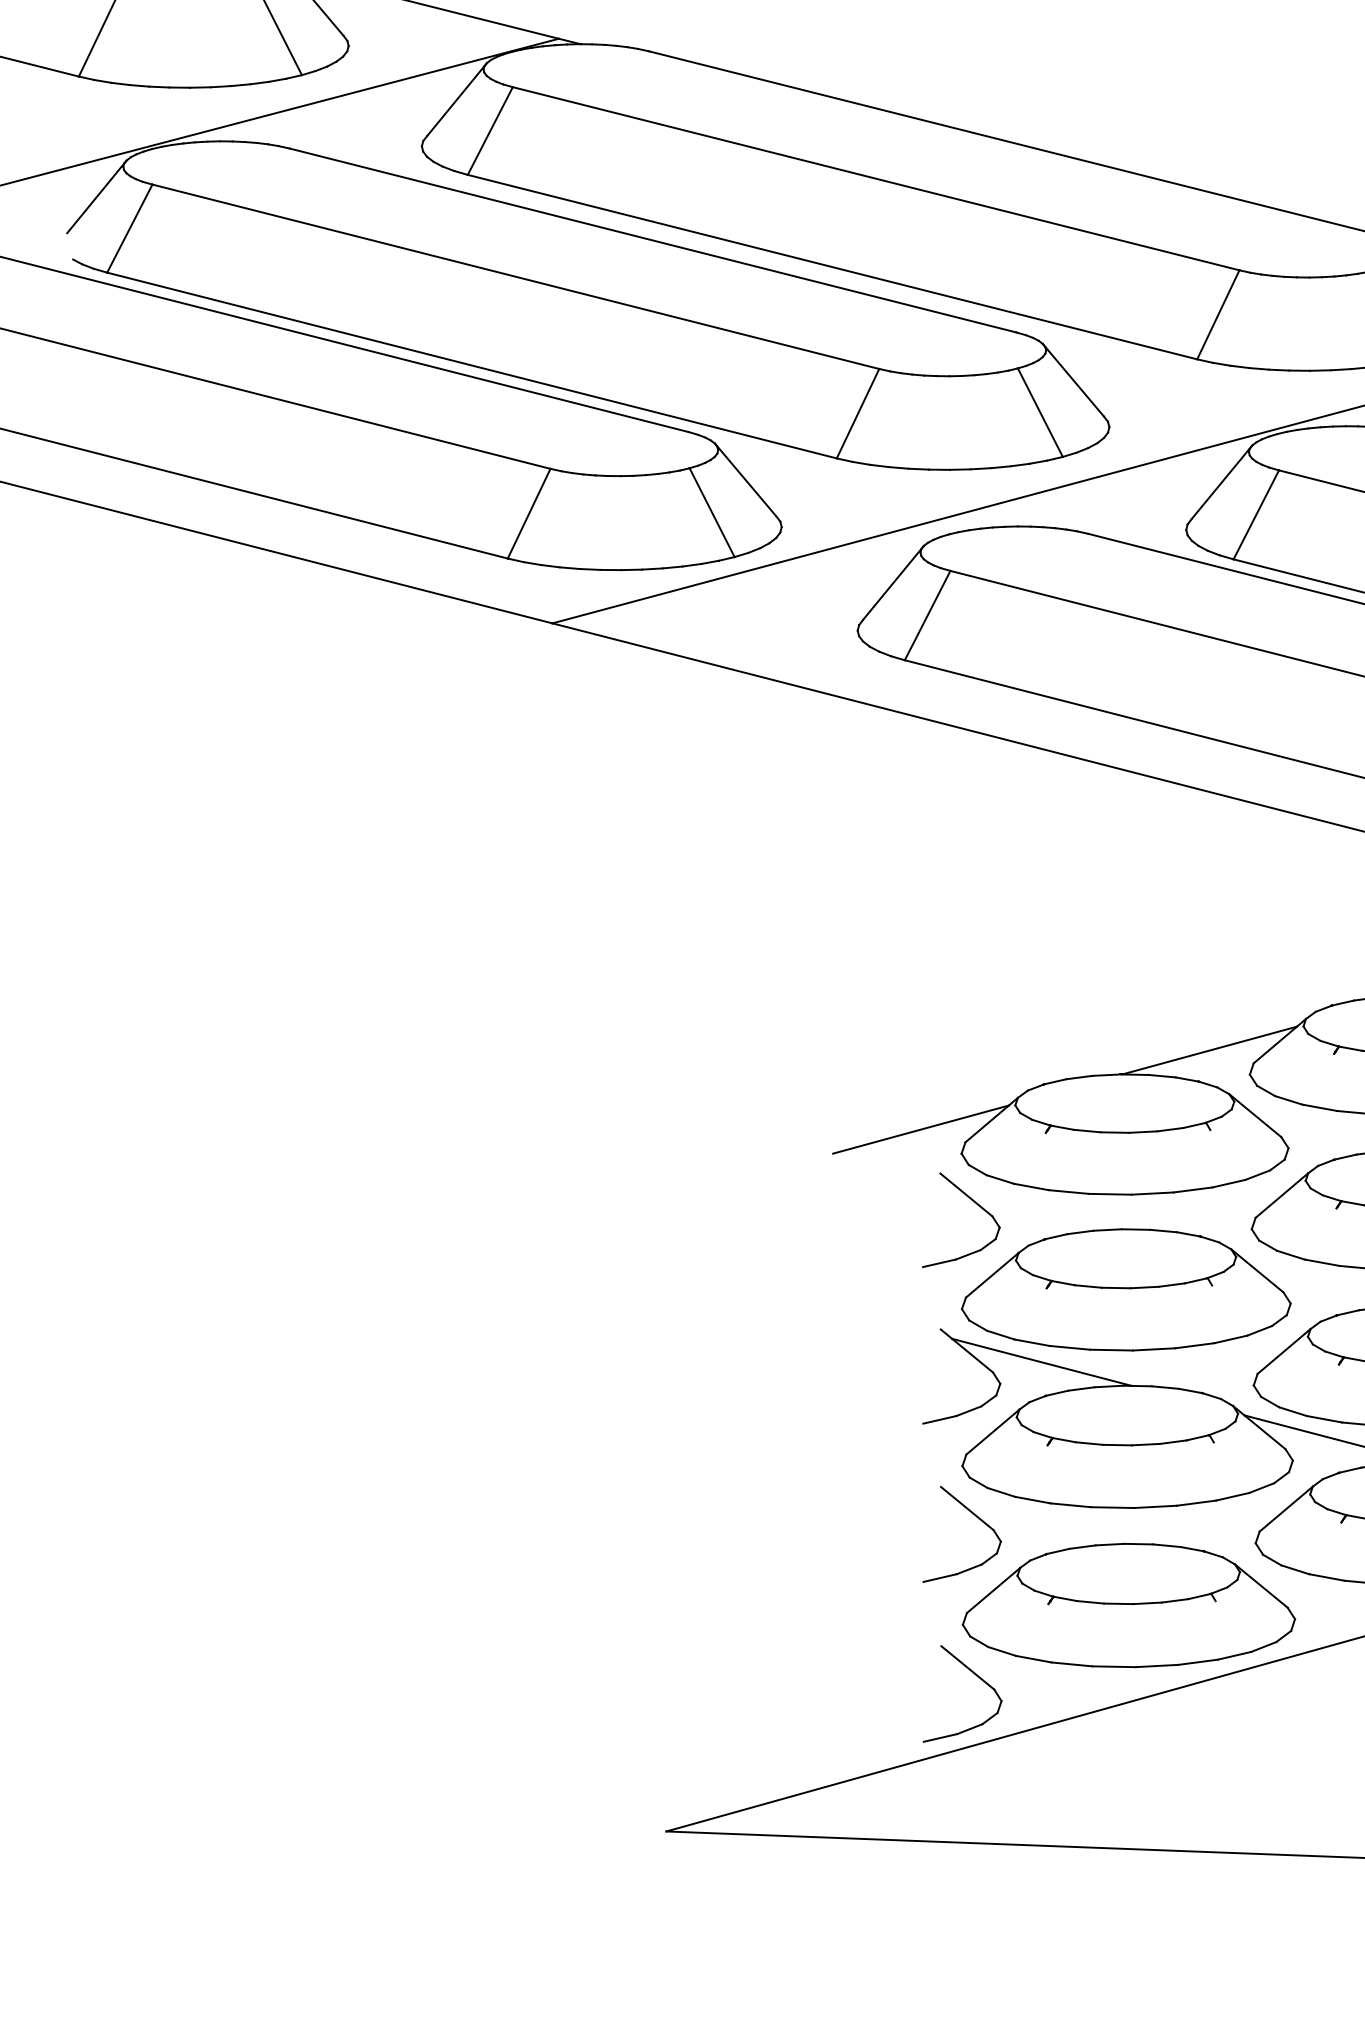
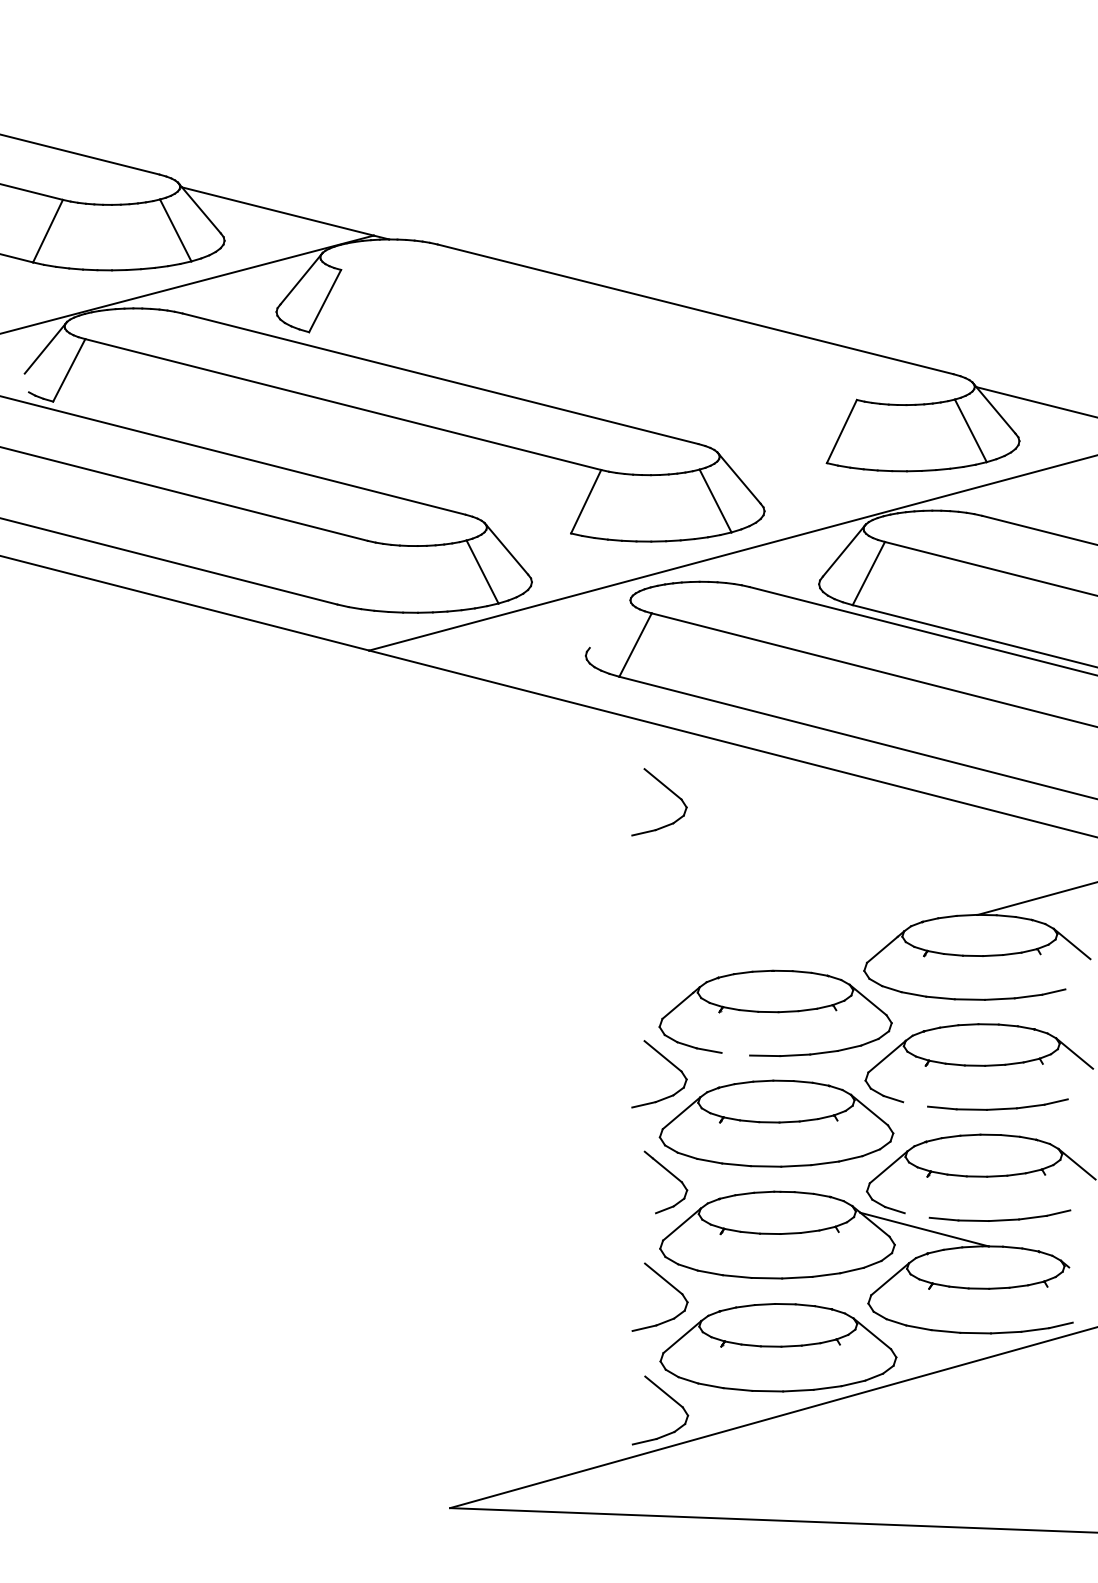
line: (875, 178) -> (598, 334), removed
line: (831, 266) -> (567, 397), removed
line: (472, 365) -> (312, 467), removed
line: (528, 513) -> (352, 572), removed
line: (892, 582) -> (610, 621), removed
part: (972, 819) -> (667, 789), added
line: (1209, 1050) -> (835, 953), removed
line: (920, 1129) -> (630, 1009), removed
line: (1068, 1191) -> (735, 1053), removed
line: (1322, 1262) -> (915, 1104), removed
line: (1041, 1361) -> (716, 1174), removed
line: (940, 1419) -> (644, 1215), removed
line: (1323, 1419) -> (916, 1215), removed

